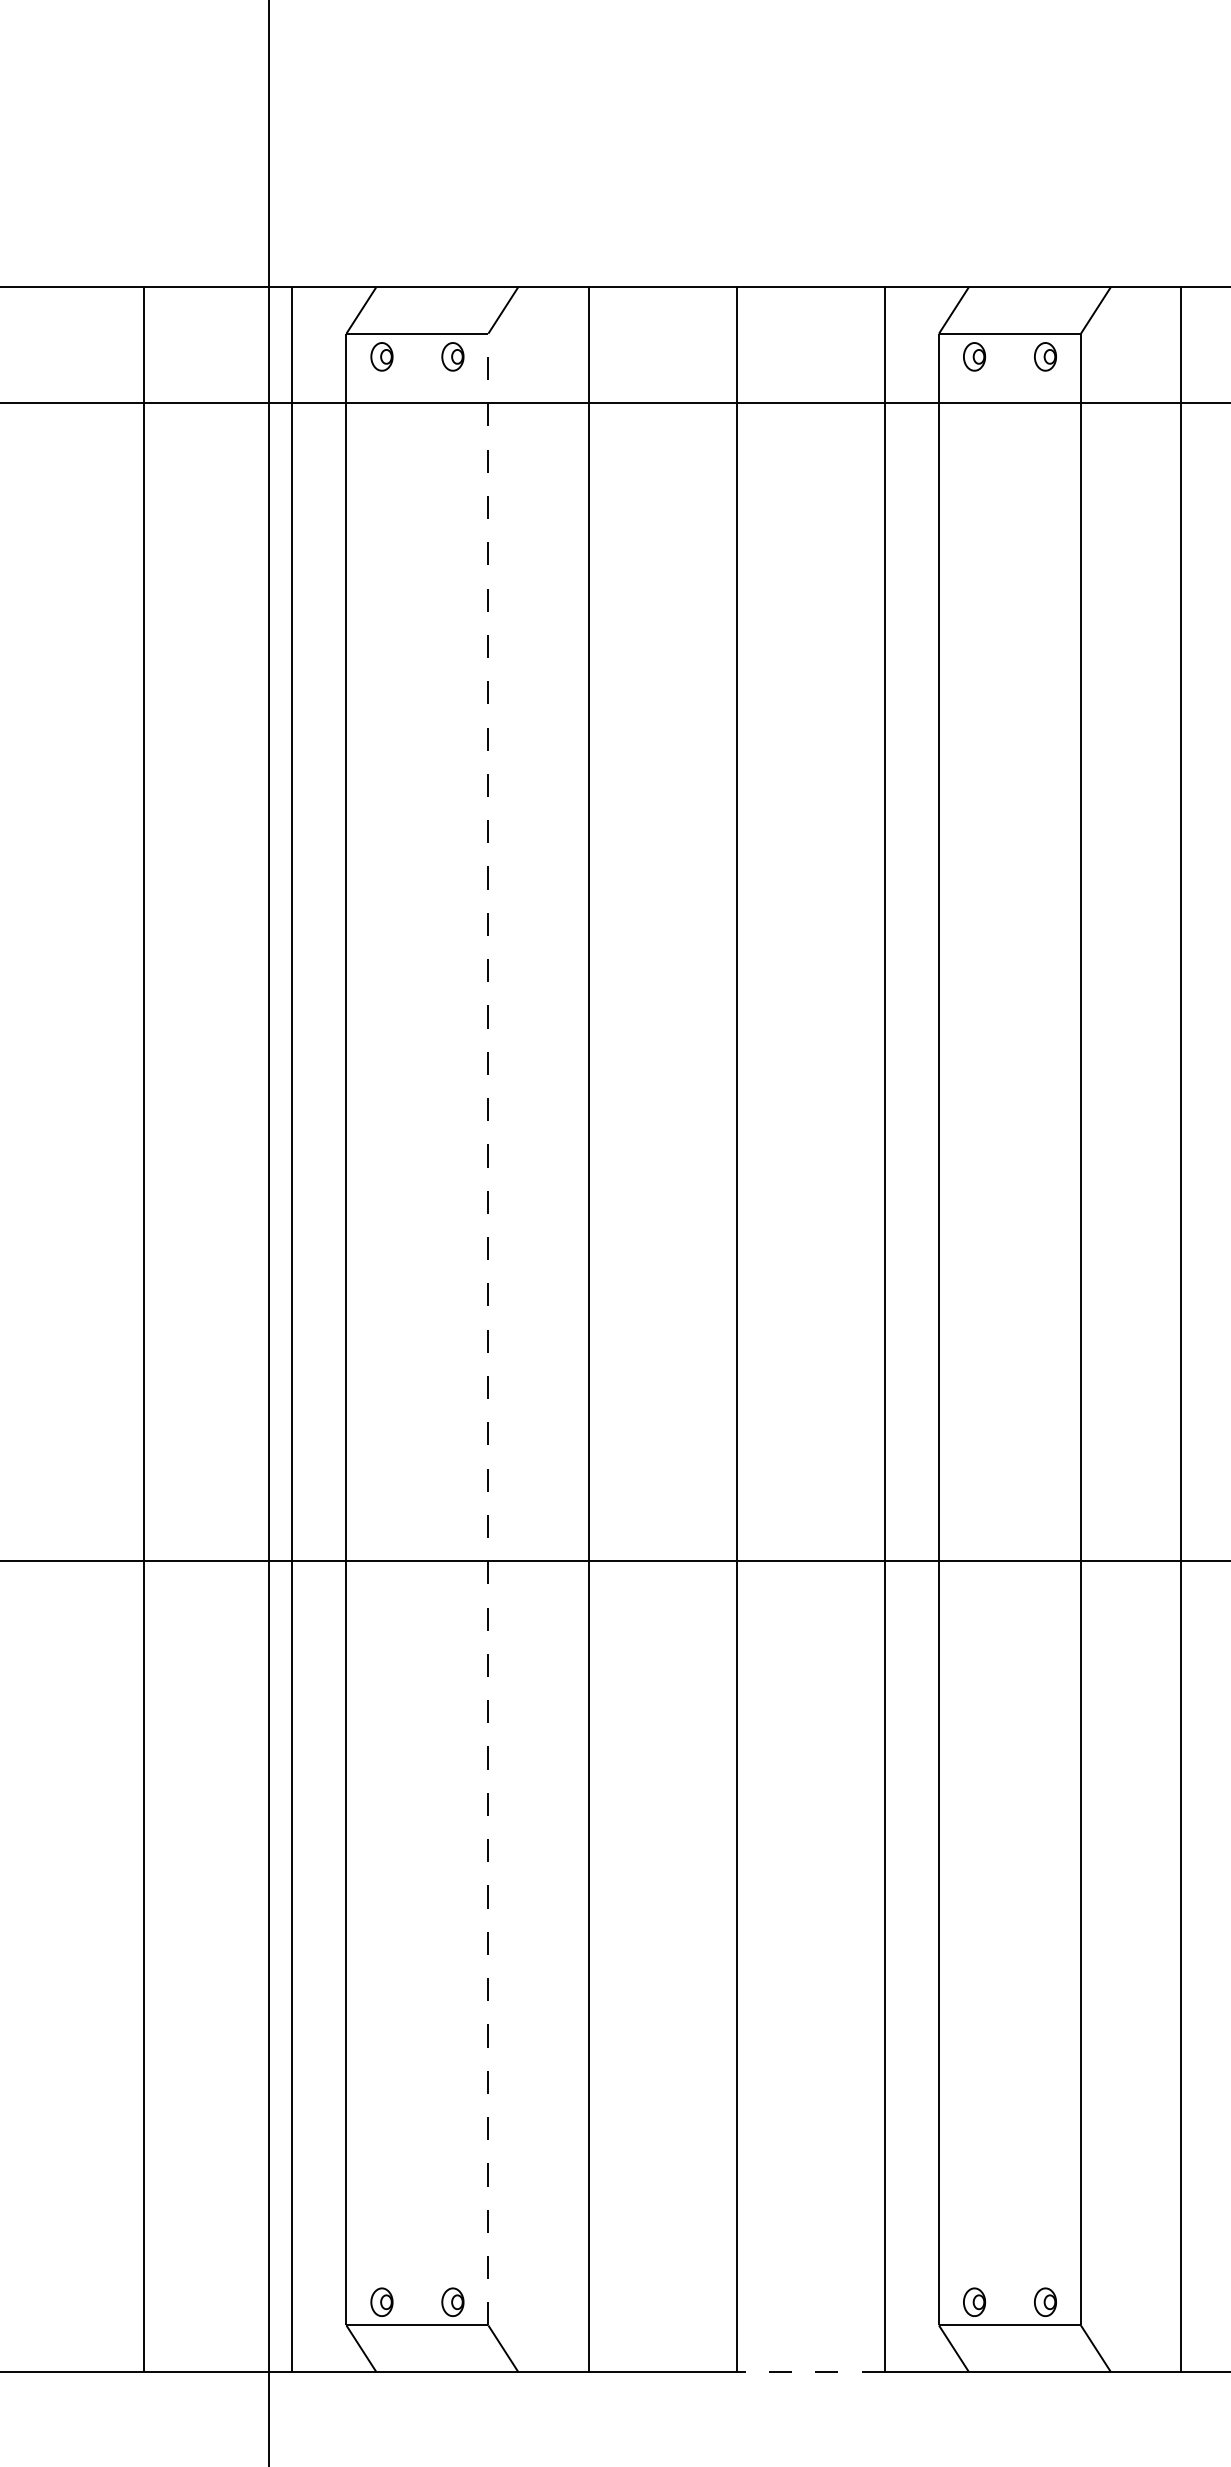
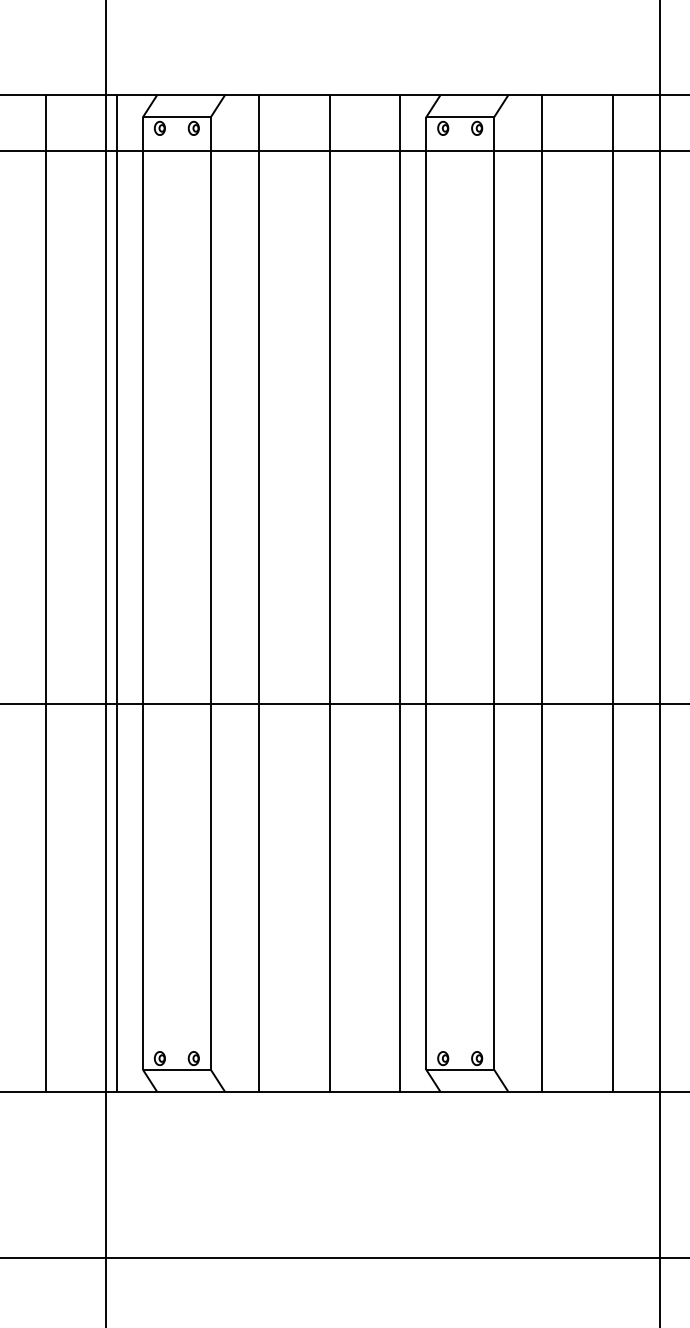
line: (487, 1329) -> (210, 593), dashed -> solid
line: (809, 2371) -> (364, 1091), dashed -> solid

